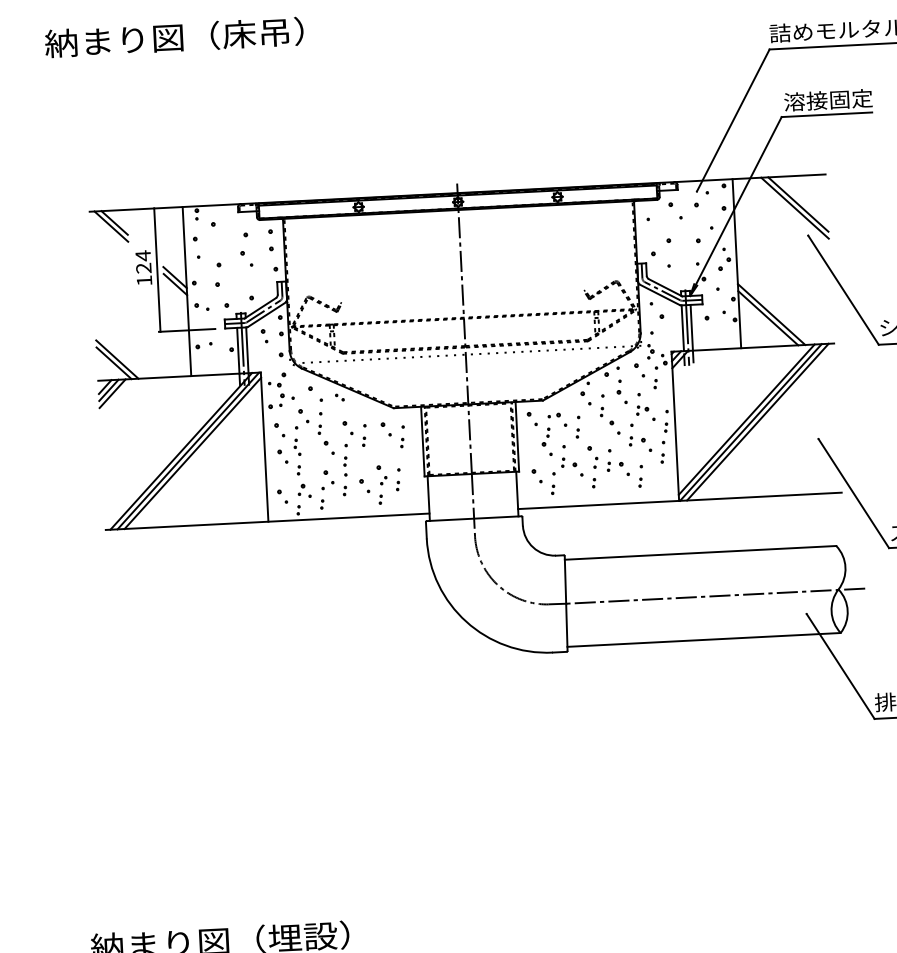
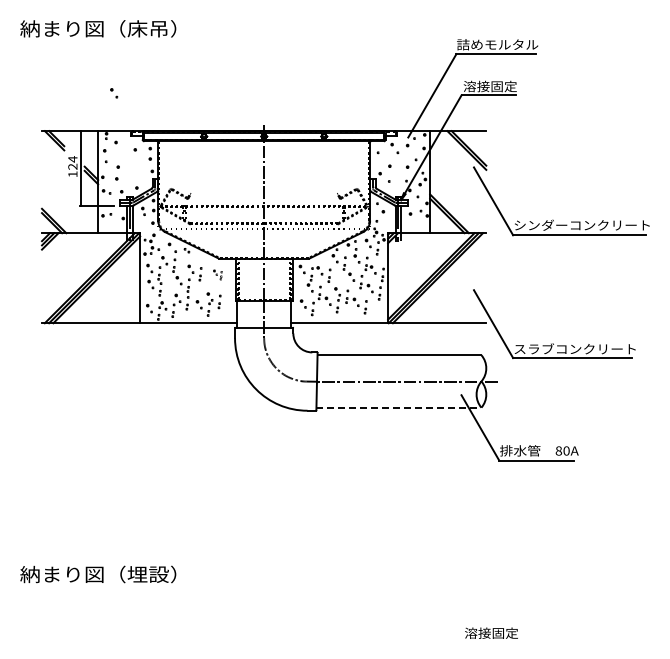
part: (247, 259) -> (114, 93), moved
part: (392, 434) -> (217, 274), size x0.6
line: (704, 639) -> (399, 407), solid -> dashed

